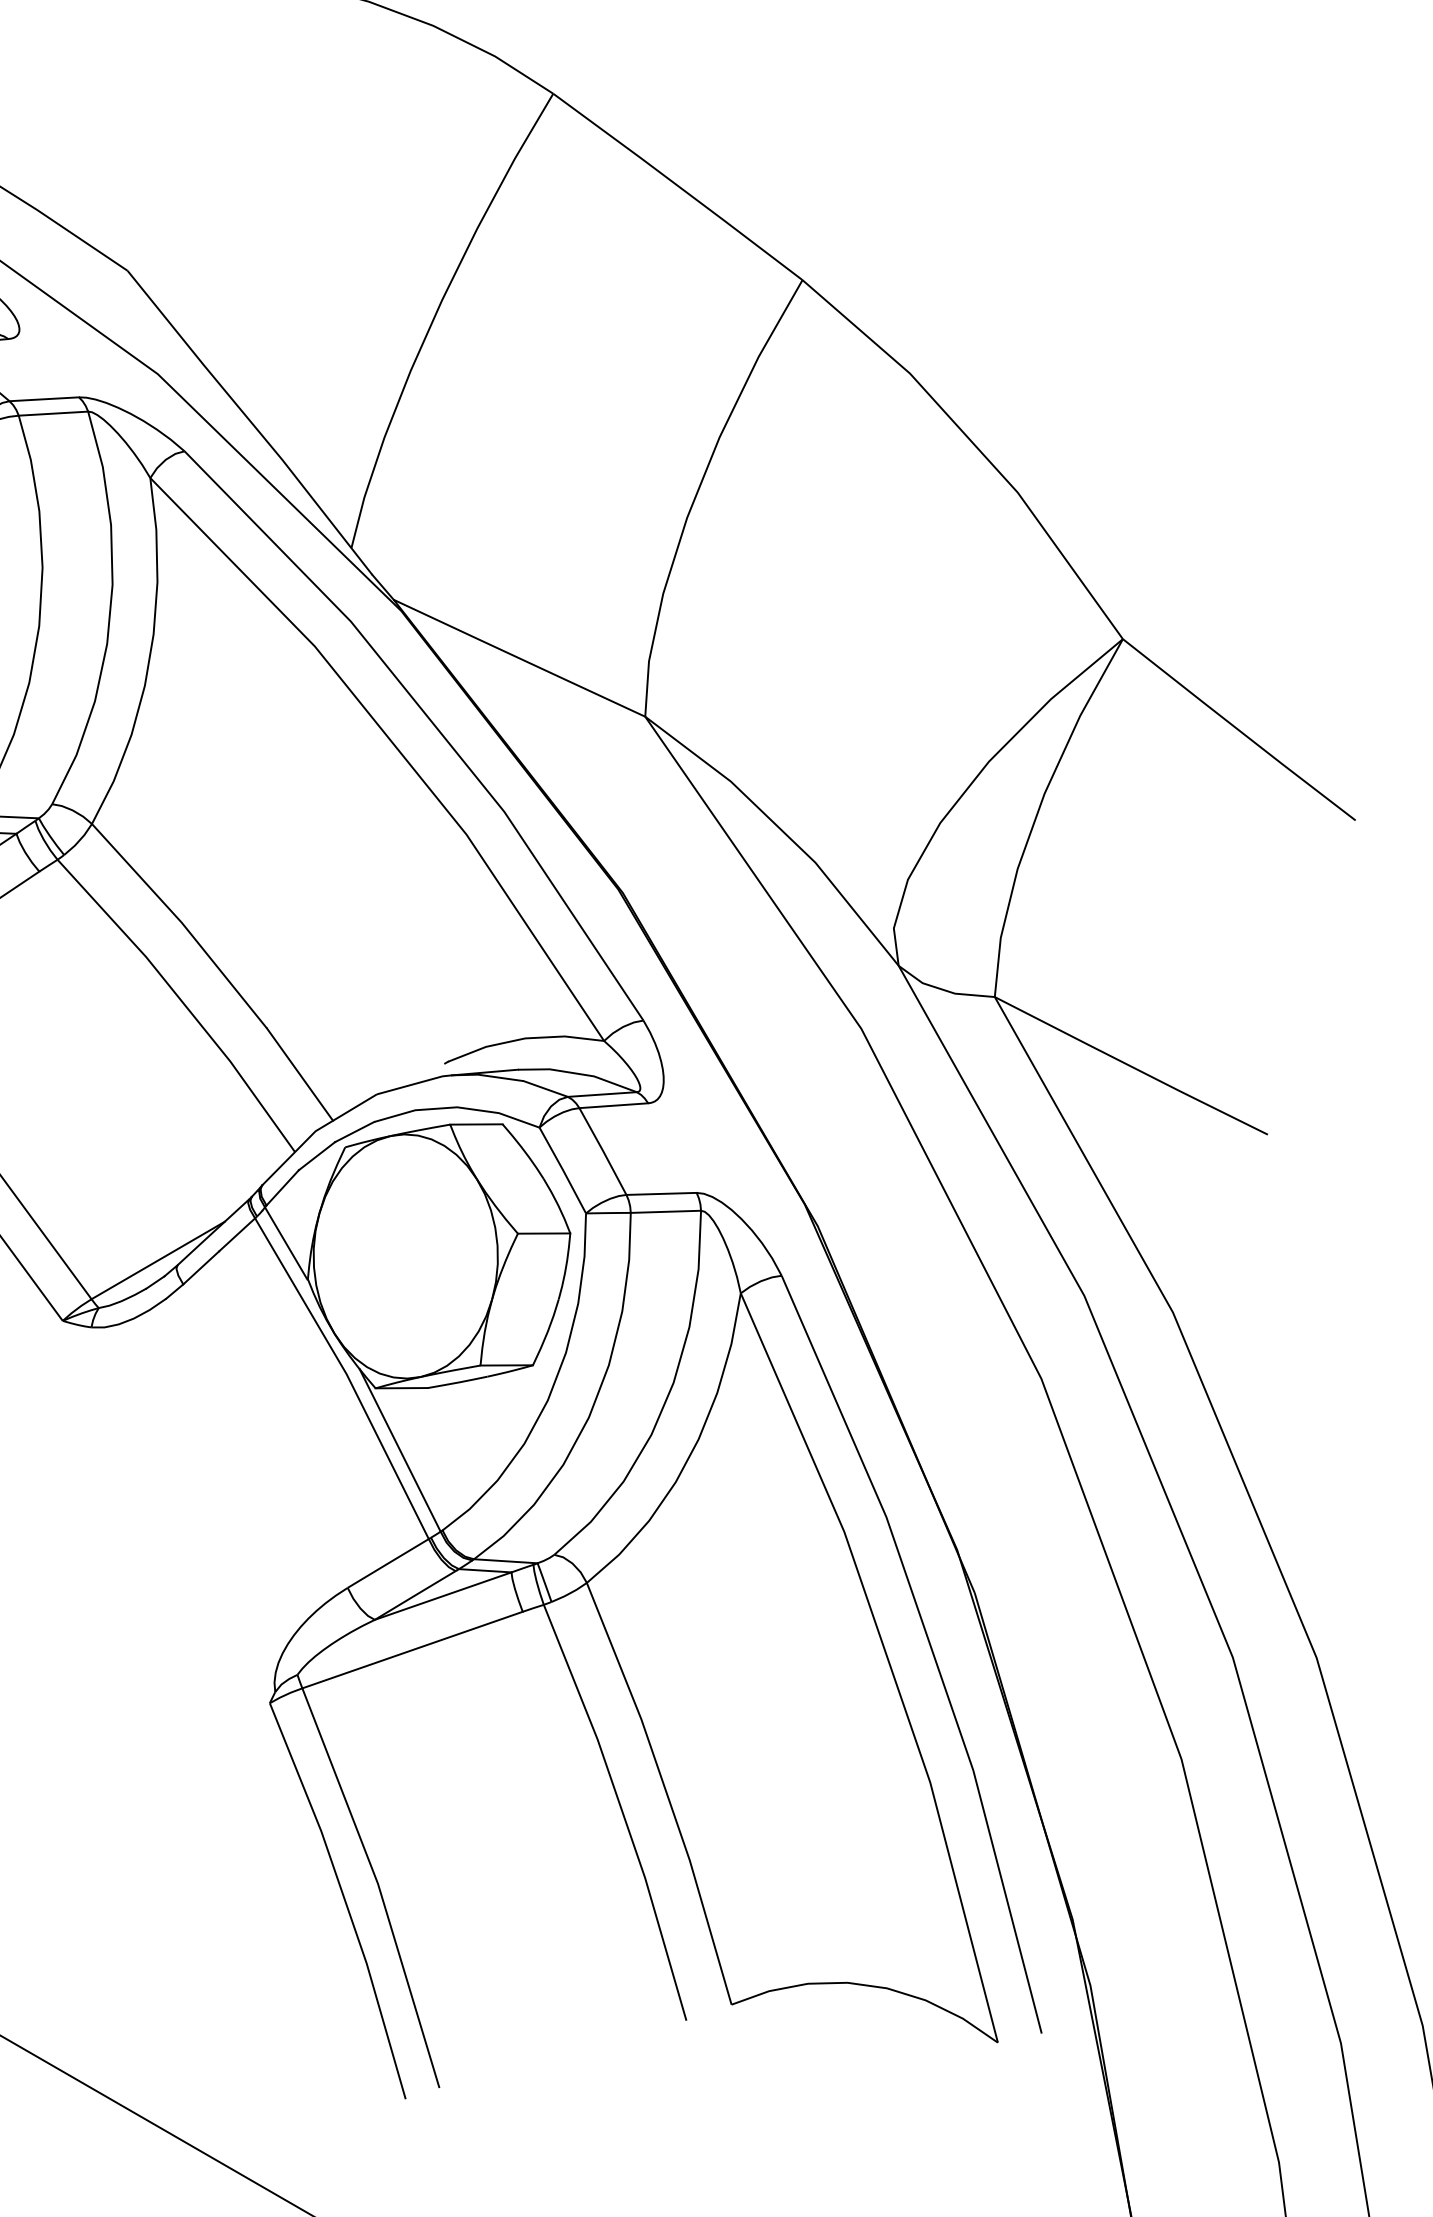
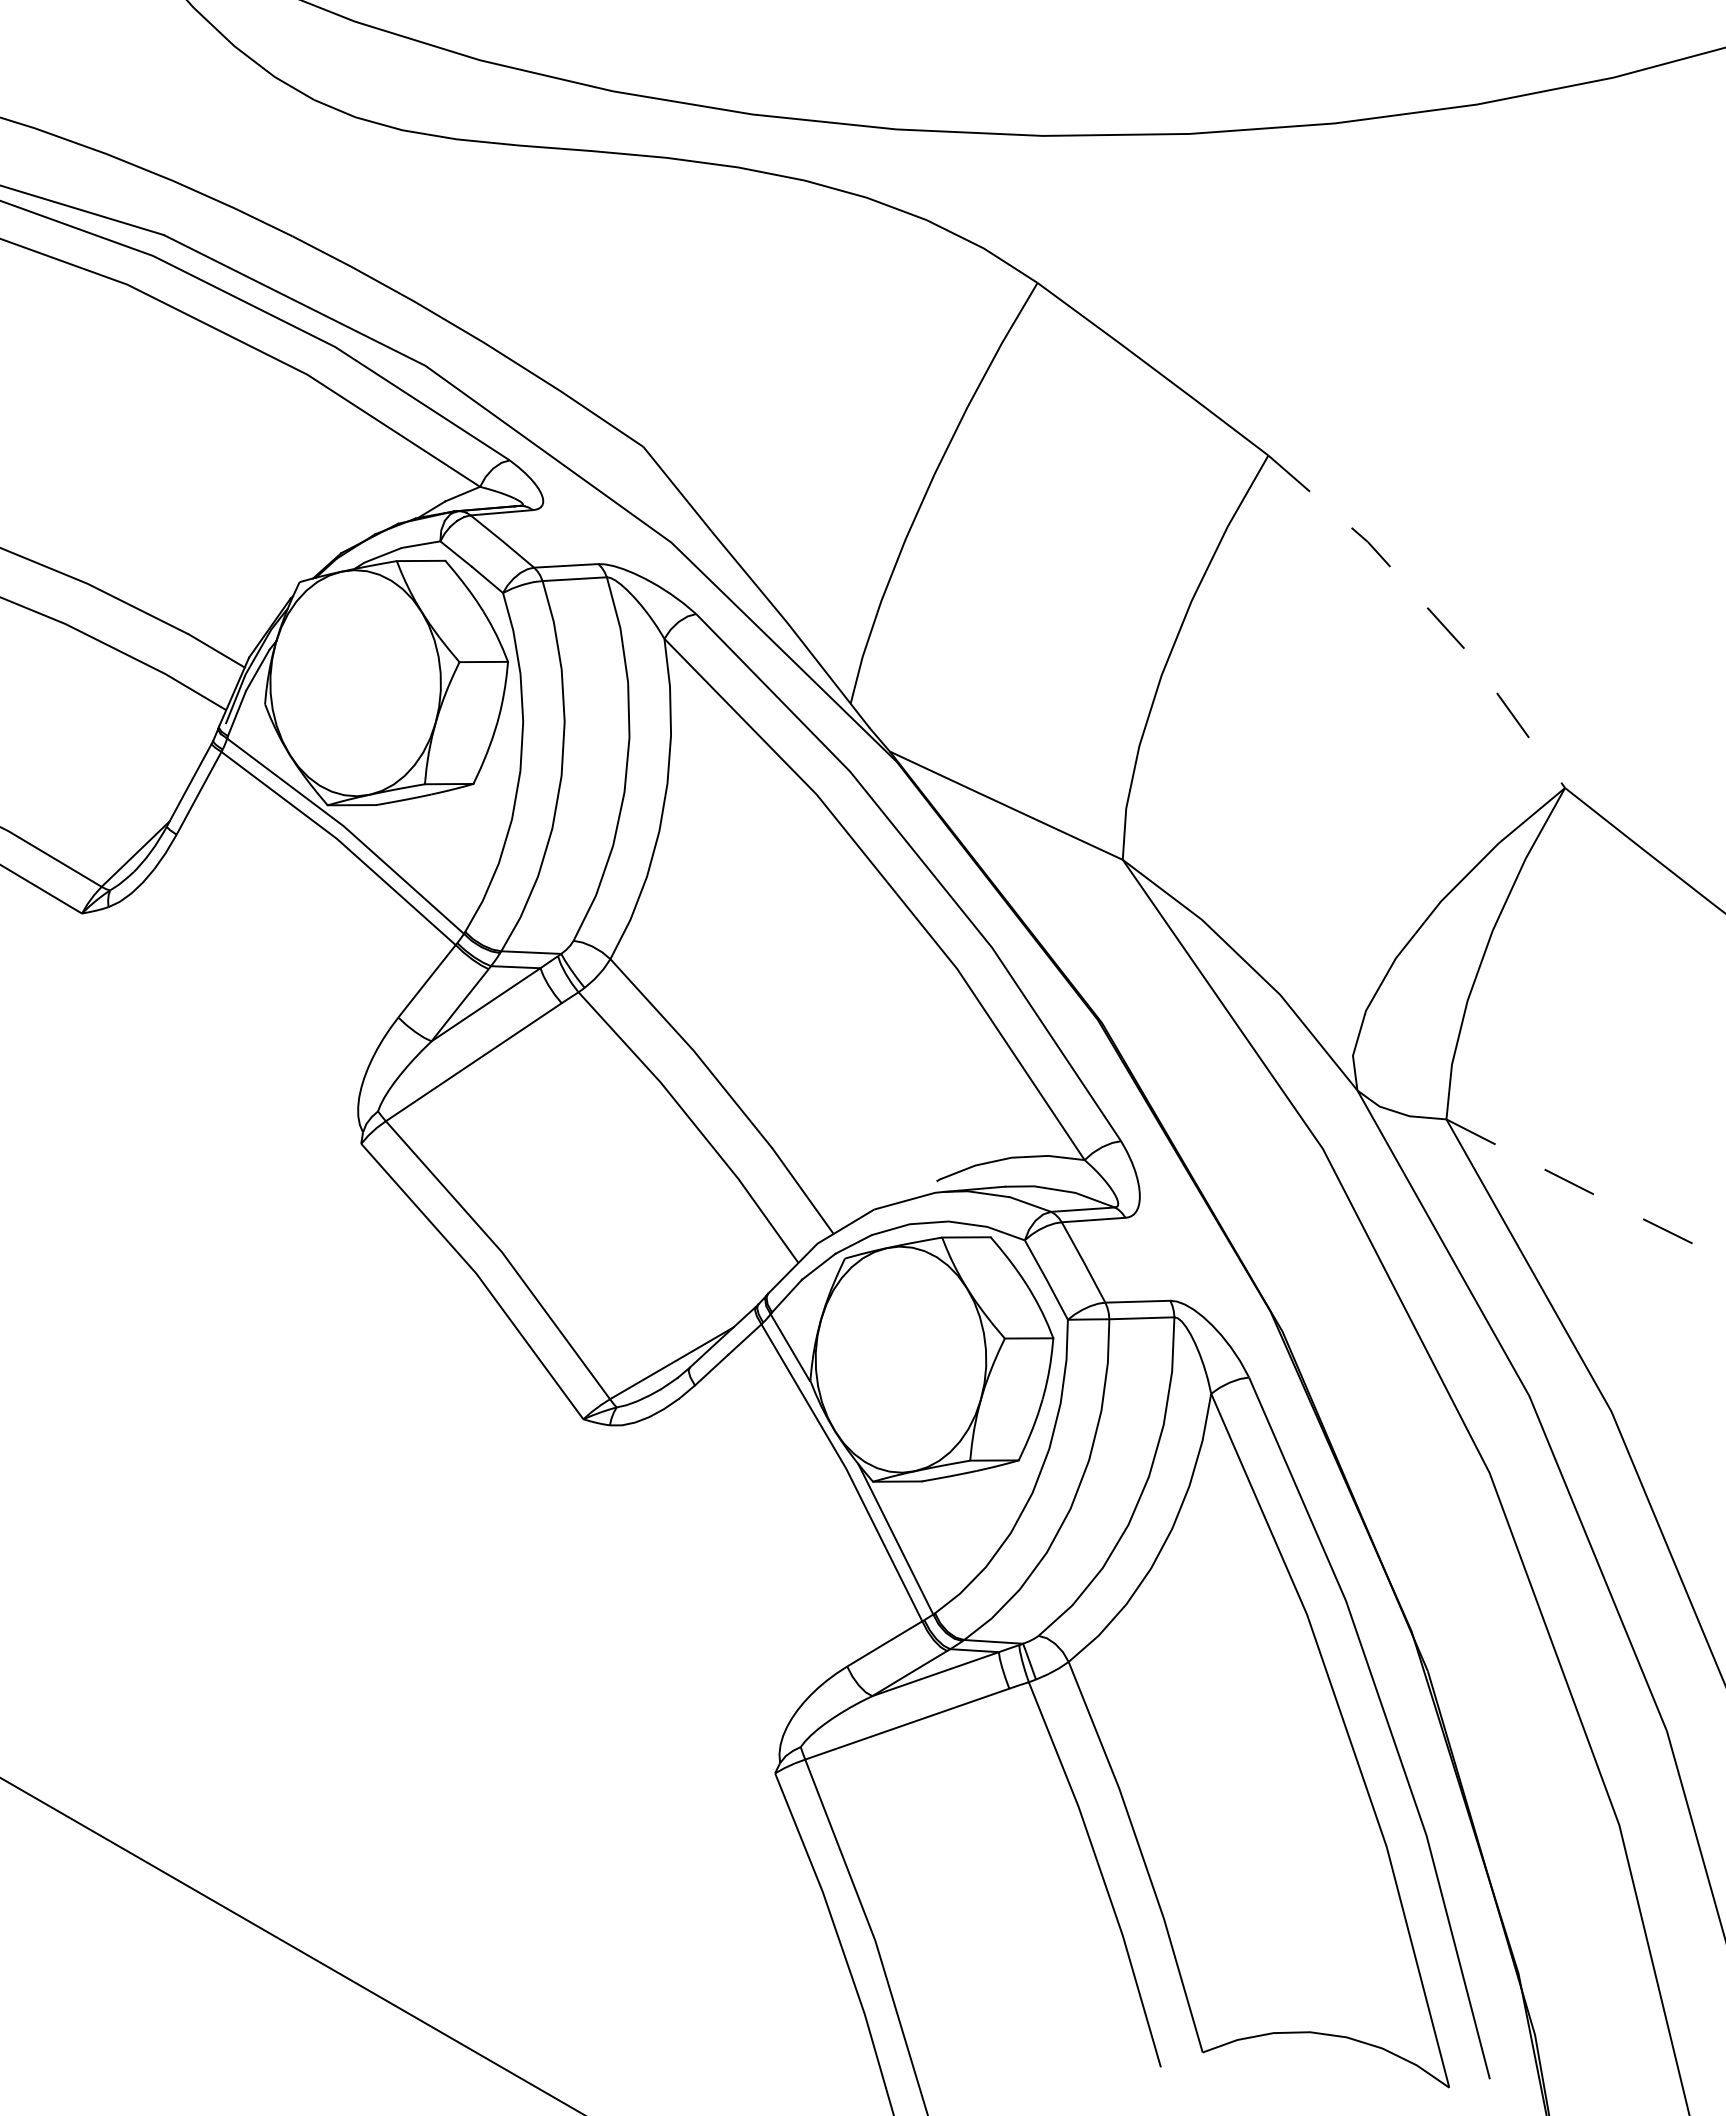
line: (976, 447) -> (1429, 610), solid -> dashed
line: (1130, 1066) -> (1572, 1183), solid -> dashed

